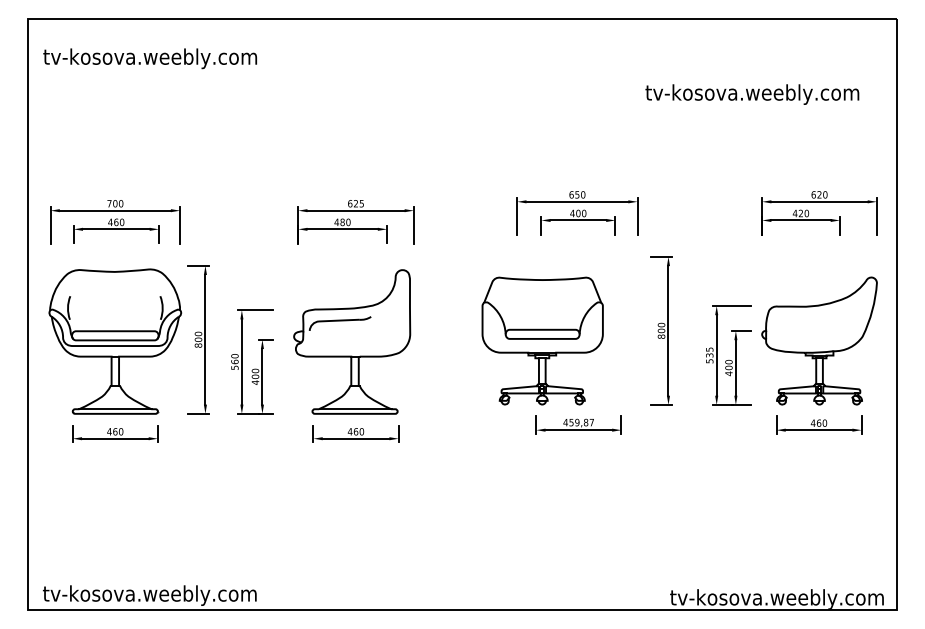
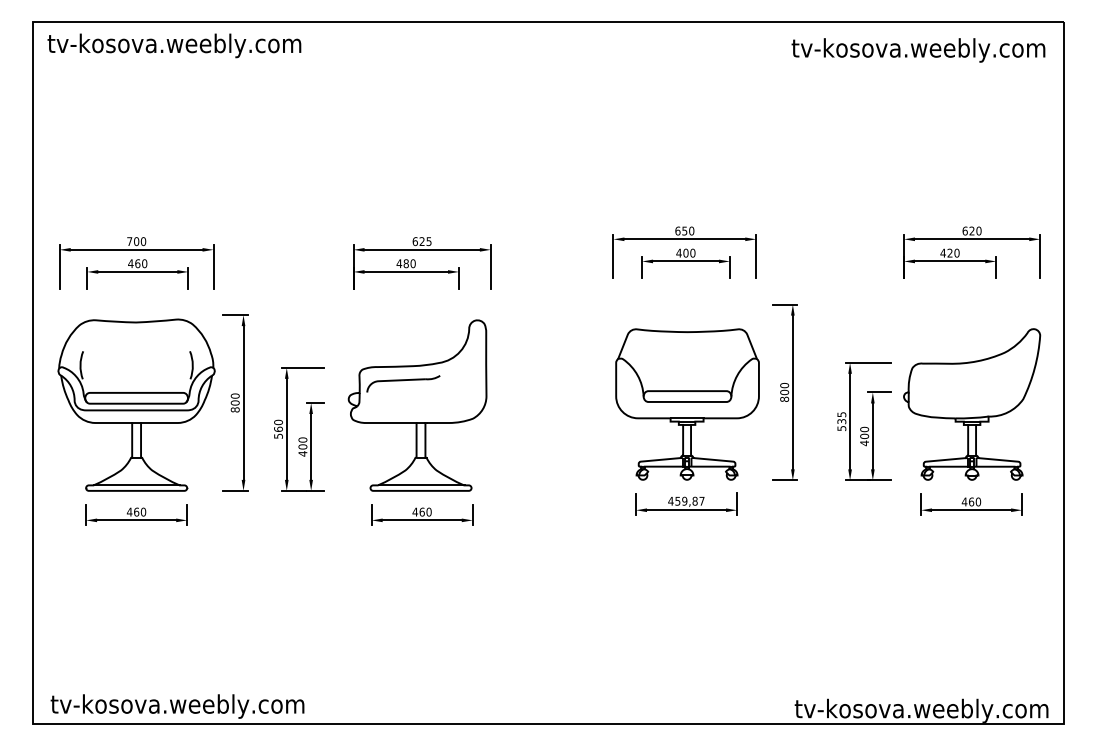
text: (149, 58) -> (173, 45), moved
text: (752, 94) -> (918, 50), moved
part: (542, 340) -> (687, 403), moved

